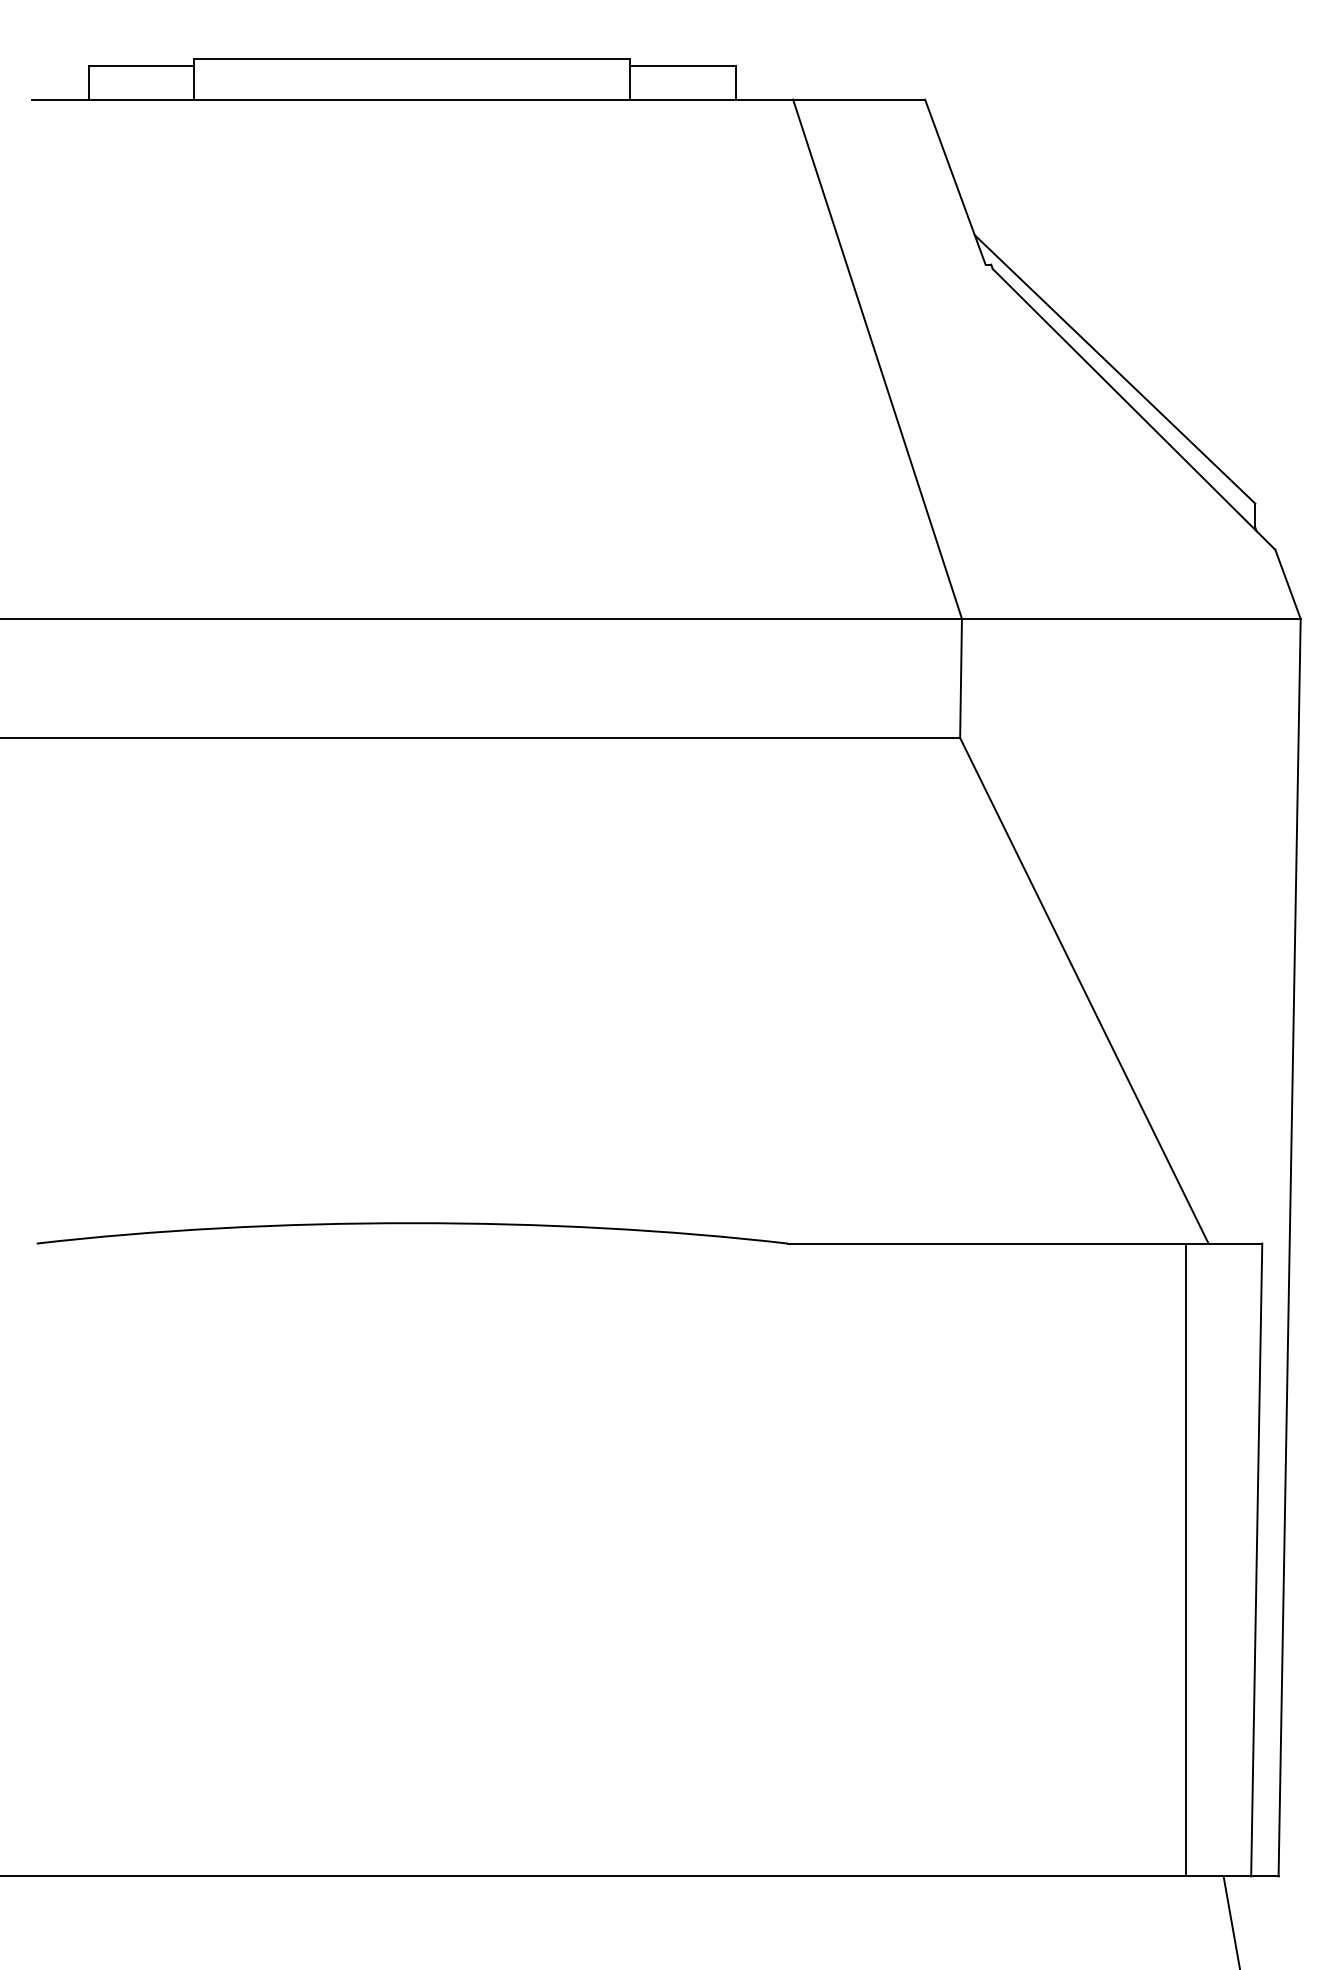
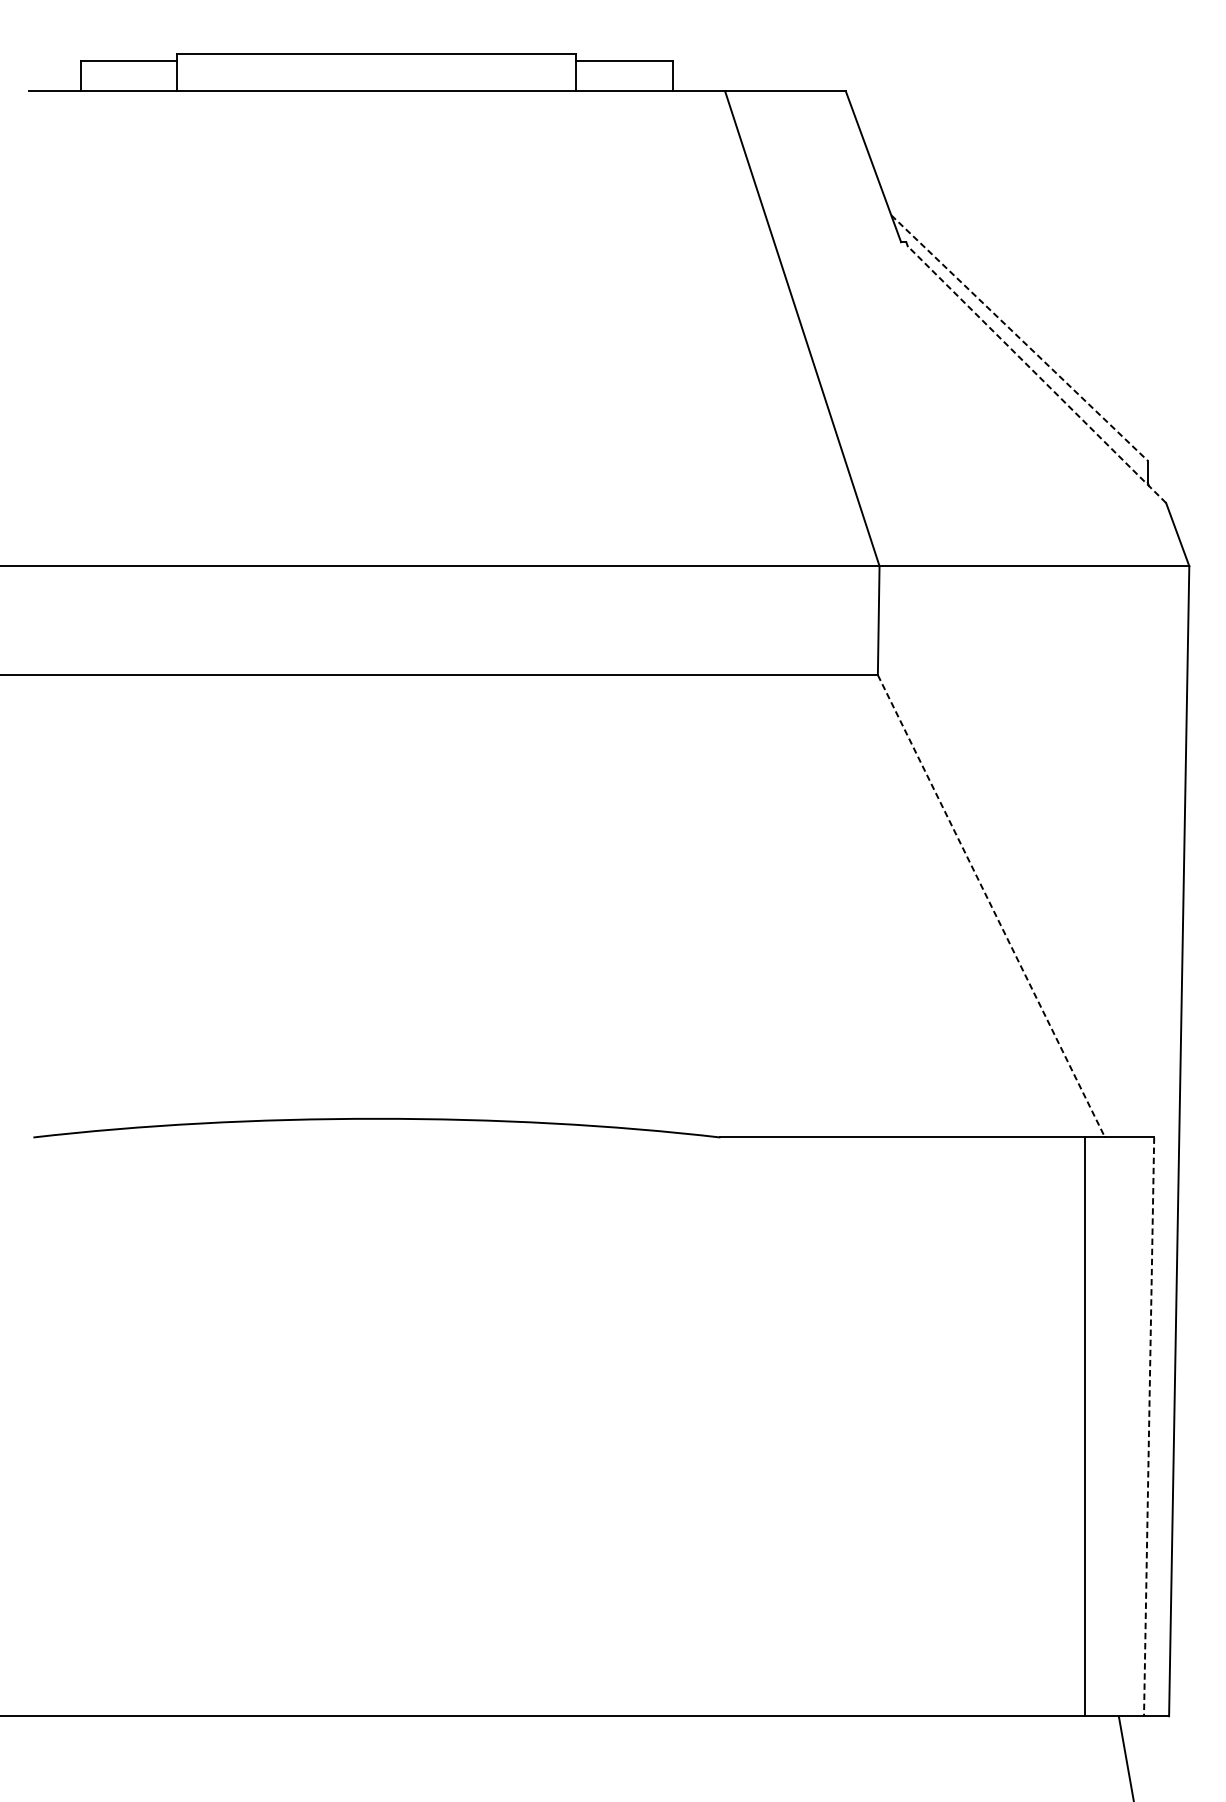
line: (1115, 369) -> (1019, 338), solid -> dashed
line: (1133, 409) -> (1036, 374), solid -> dashed
line: (1084, 990) -> (991, 906), solid -> dashed
line: (1256, 1560) -> (1148, 1427), solid -> dashed

